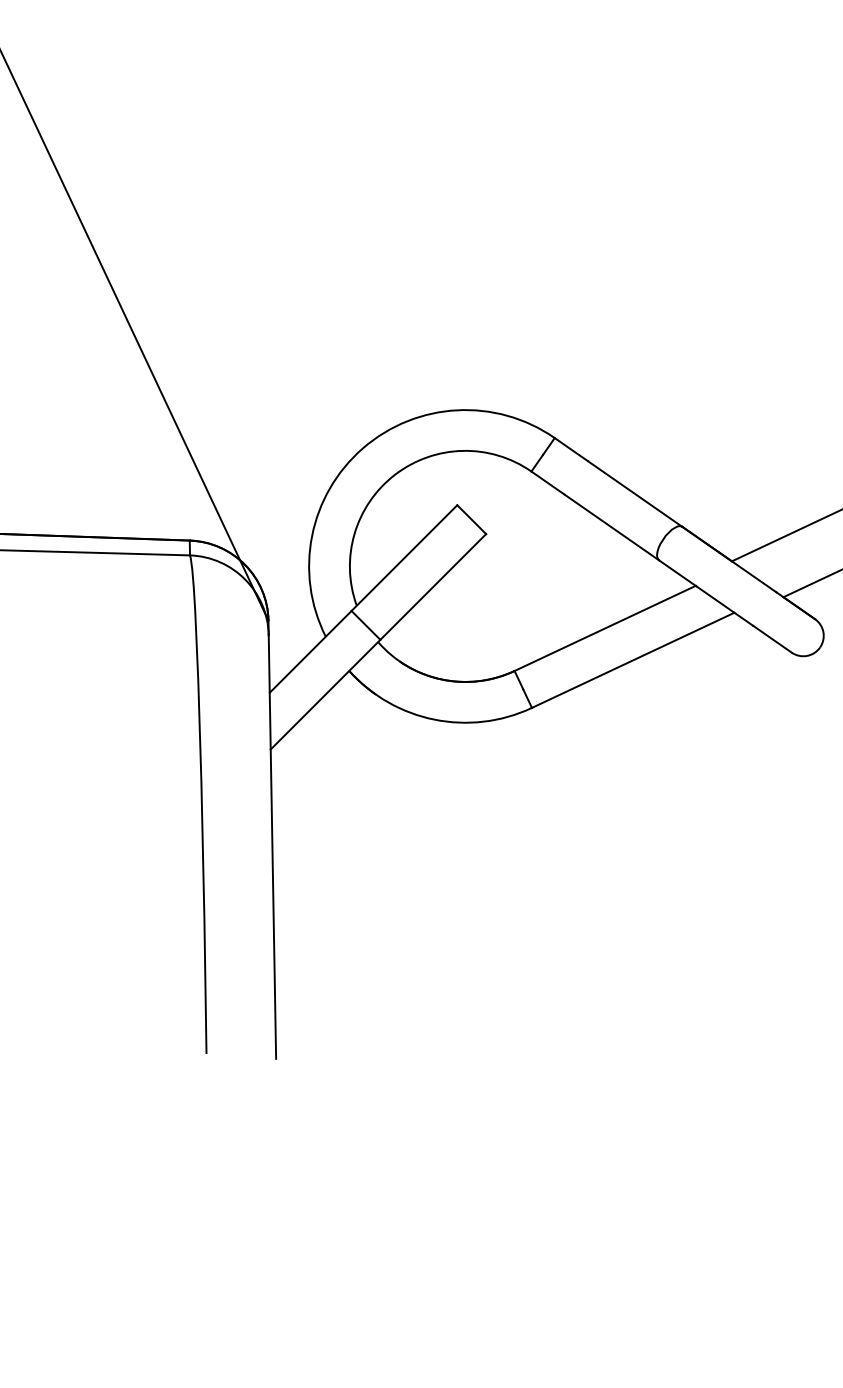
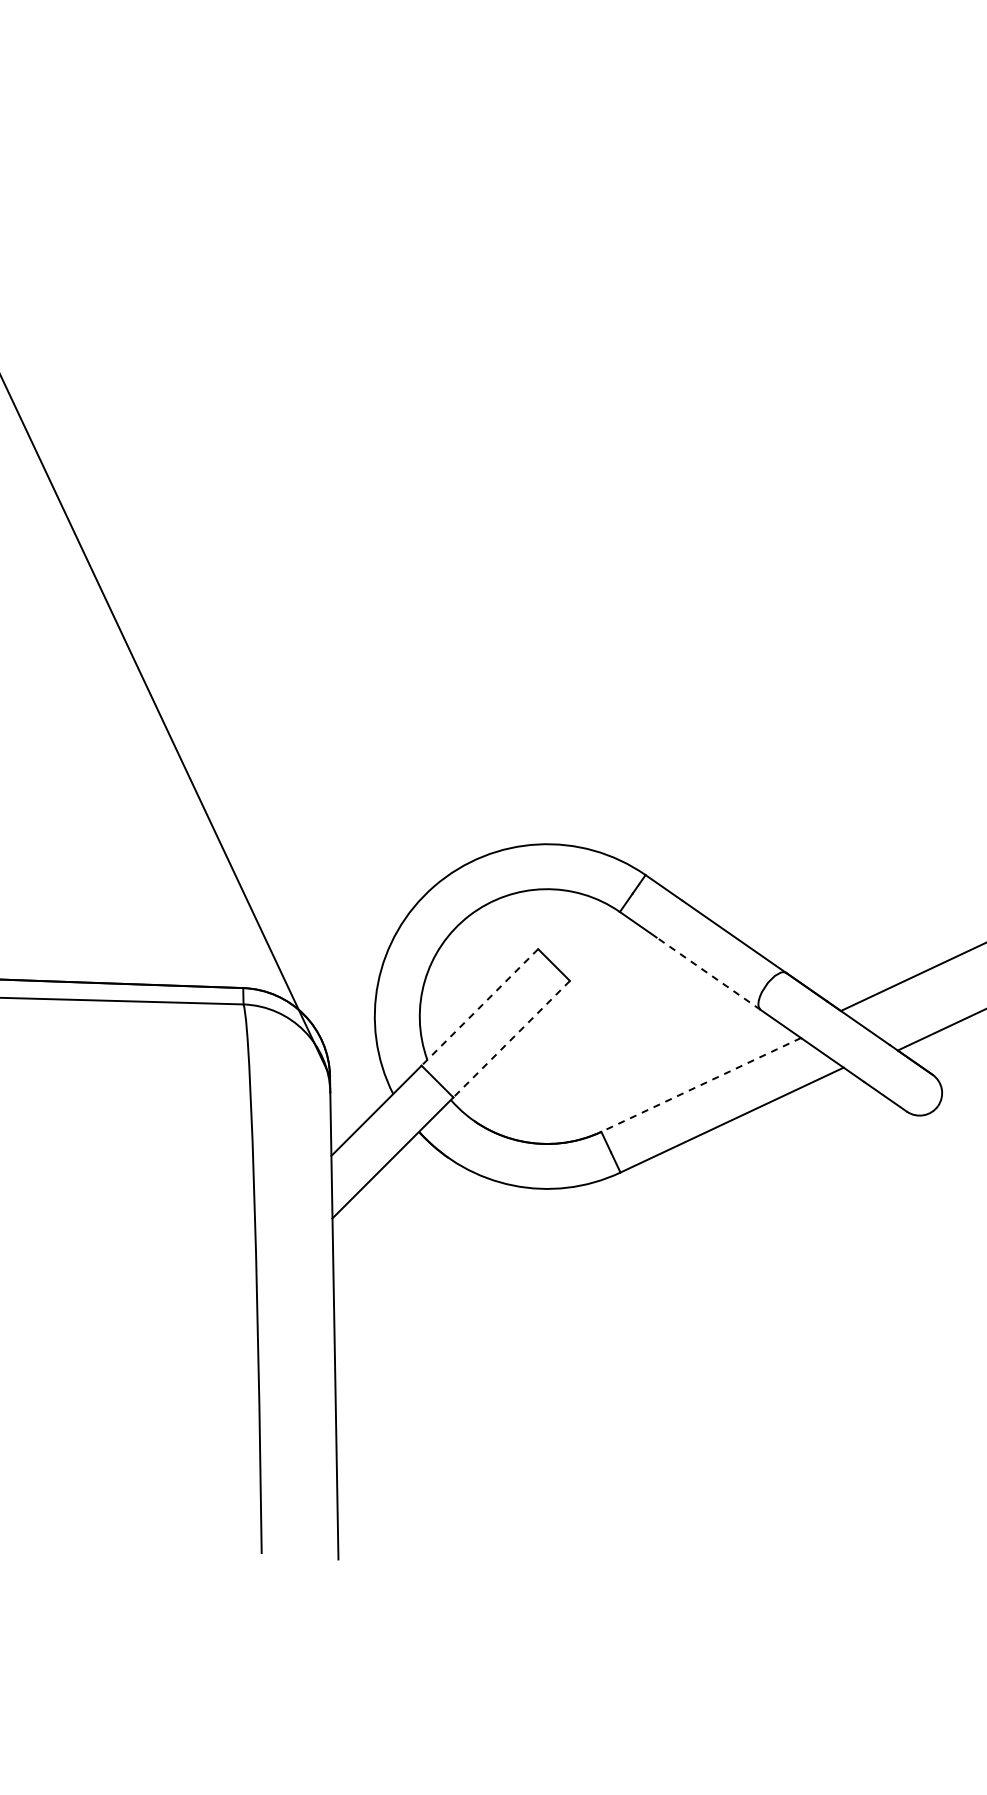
line: (611, 527) -> (708, 973), solid -> dashed
line: (404, 558) -> (479, 1007), solid -> dashed
line: (433, 587) -> (511, 1039), solid -> dashed
line: (604, 628) -> (700, 1085), solid -> dashed

